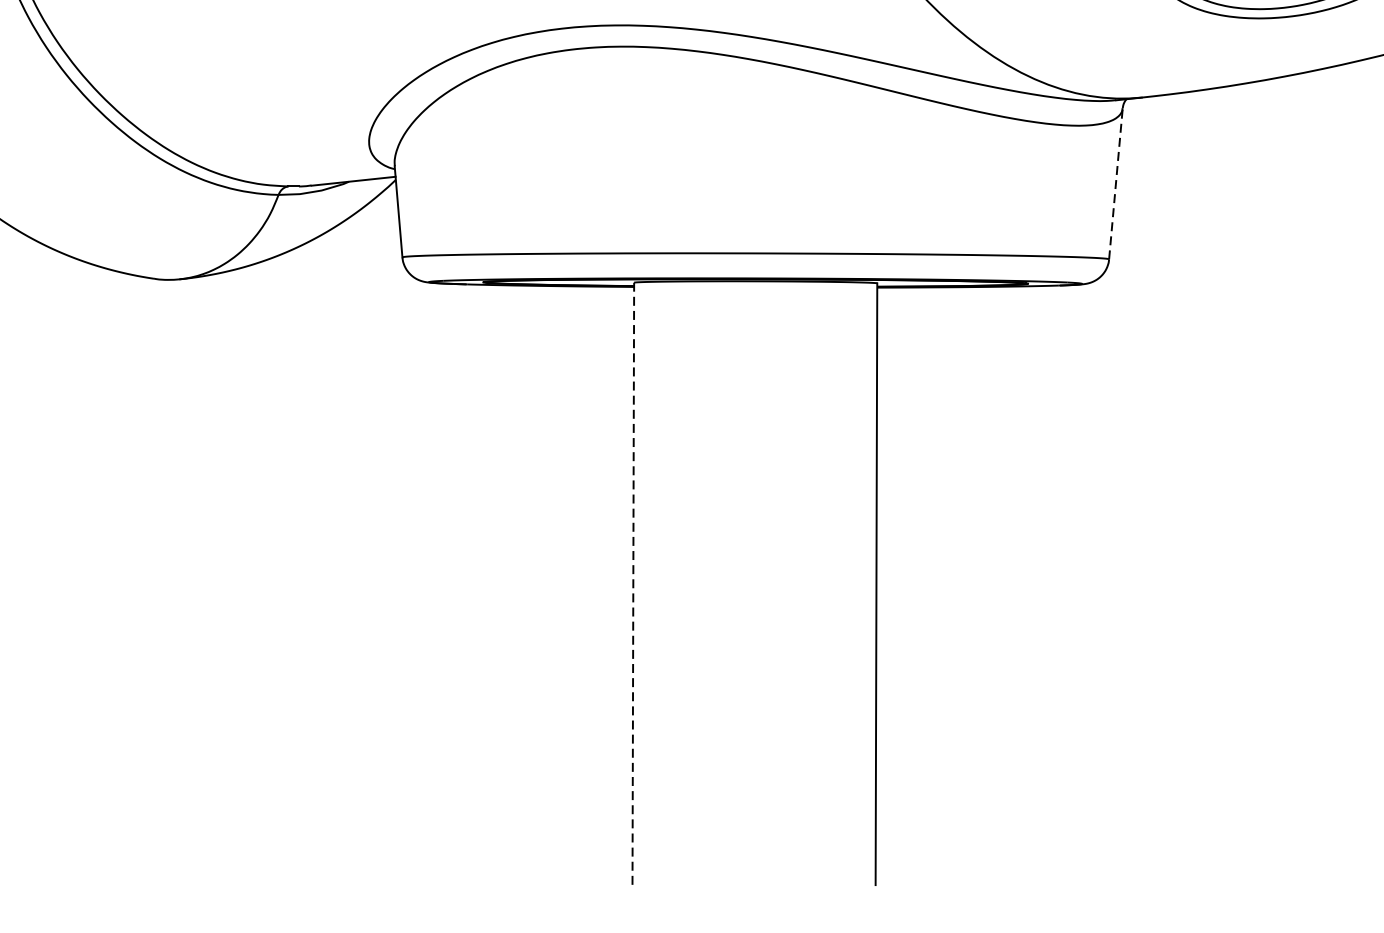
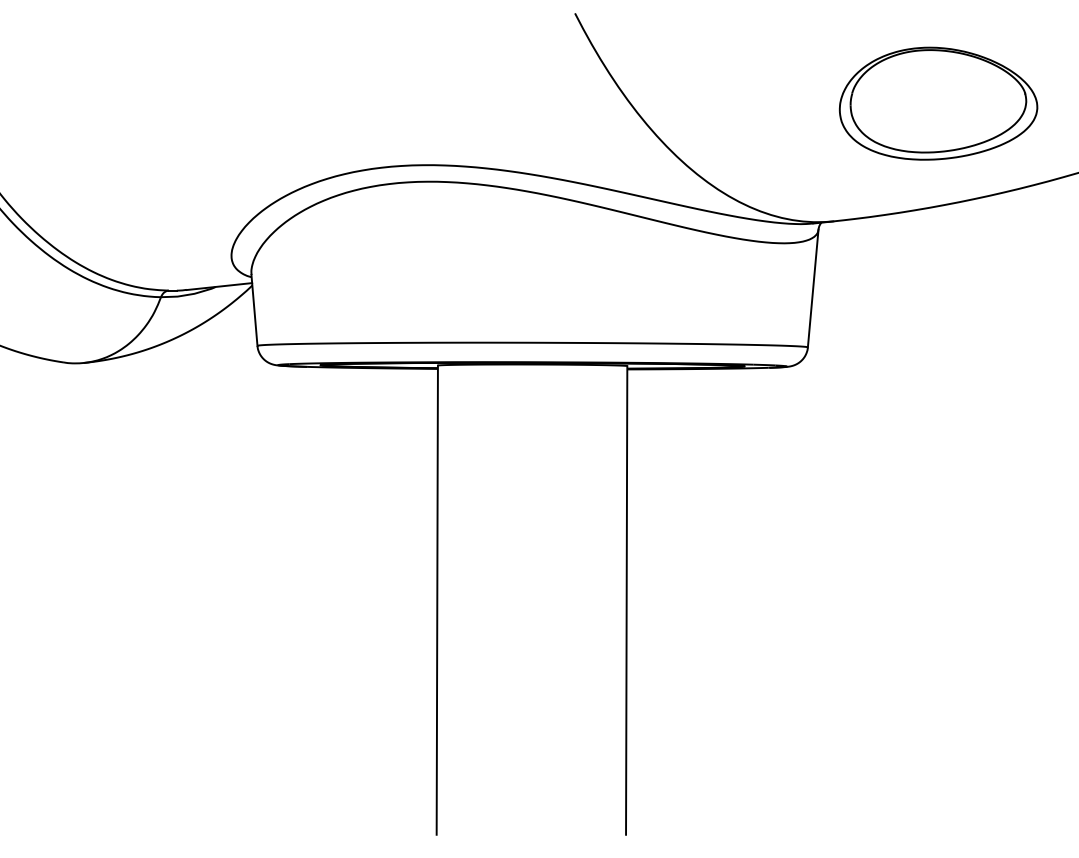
line: (1116, 183) -> (813, 288), dashed -> solid
line: (633, 584) -> (437, 600), dashed -> solid

